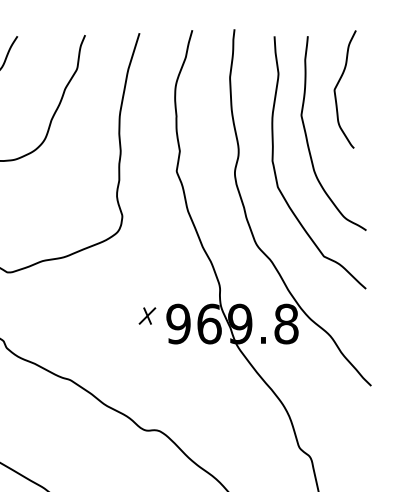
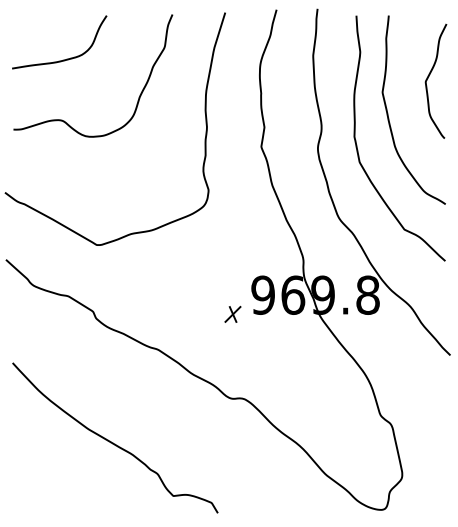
curve: (338, 84) -> (429, 76), moved
part: (146, 315) -> (232, 313), moved

